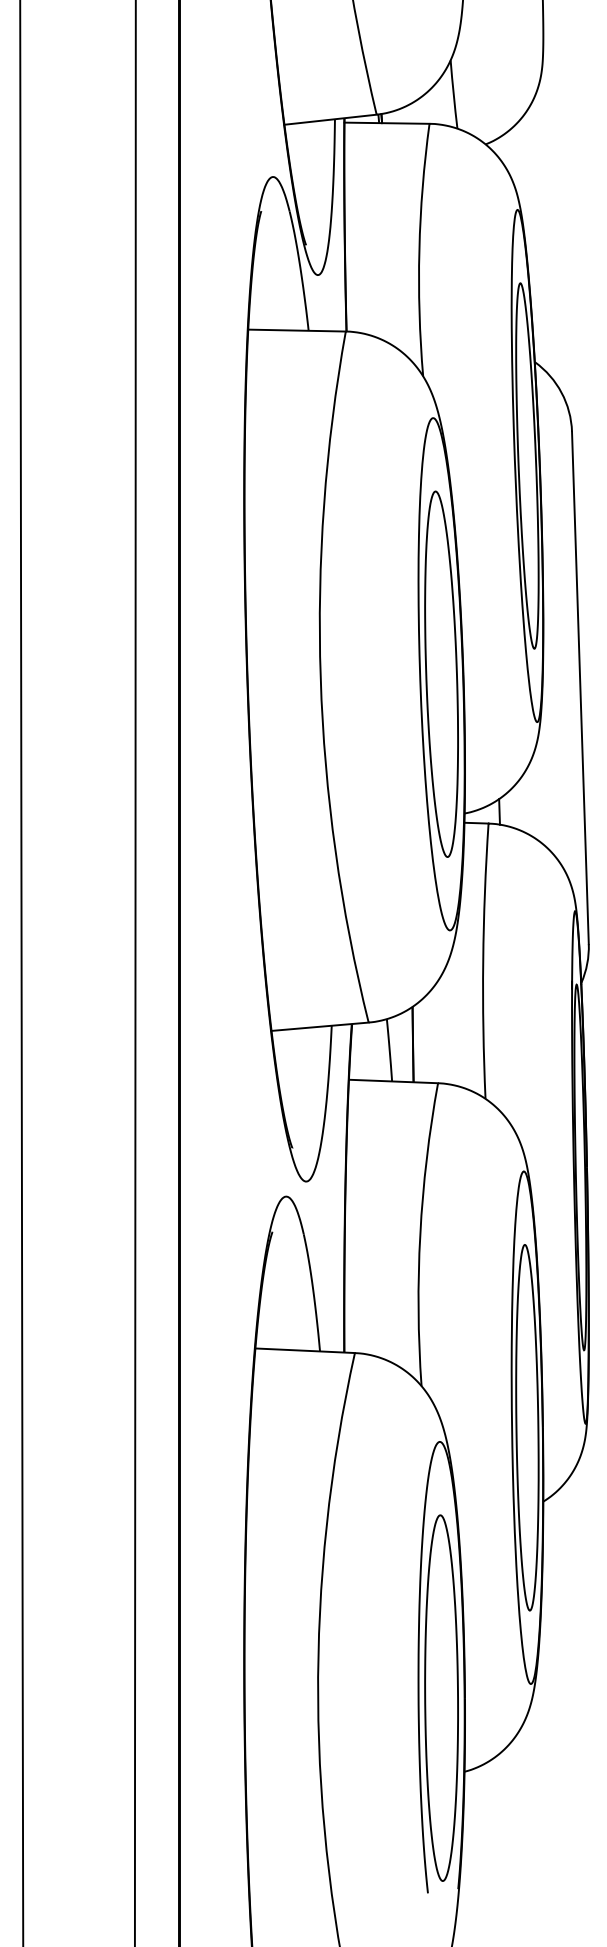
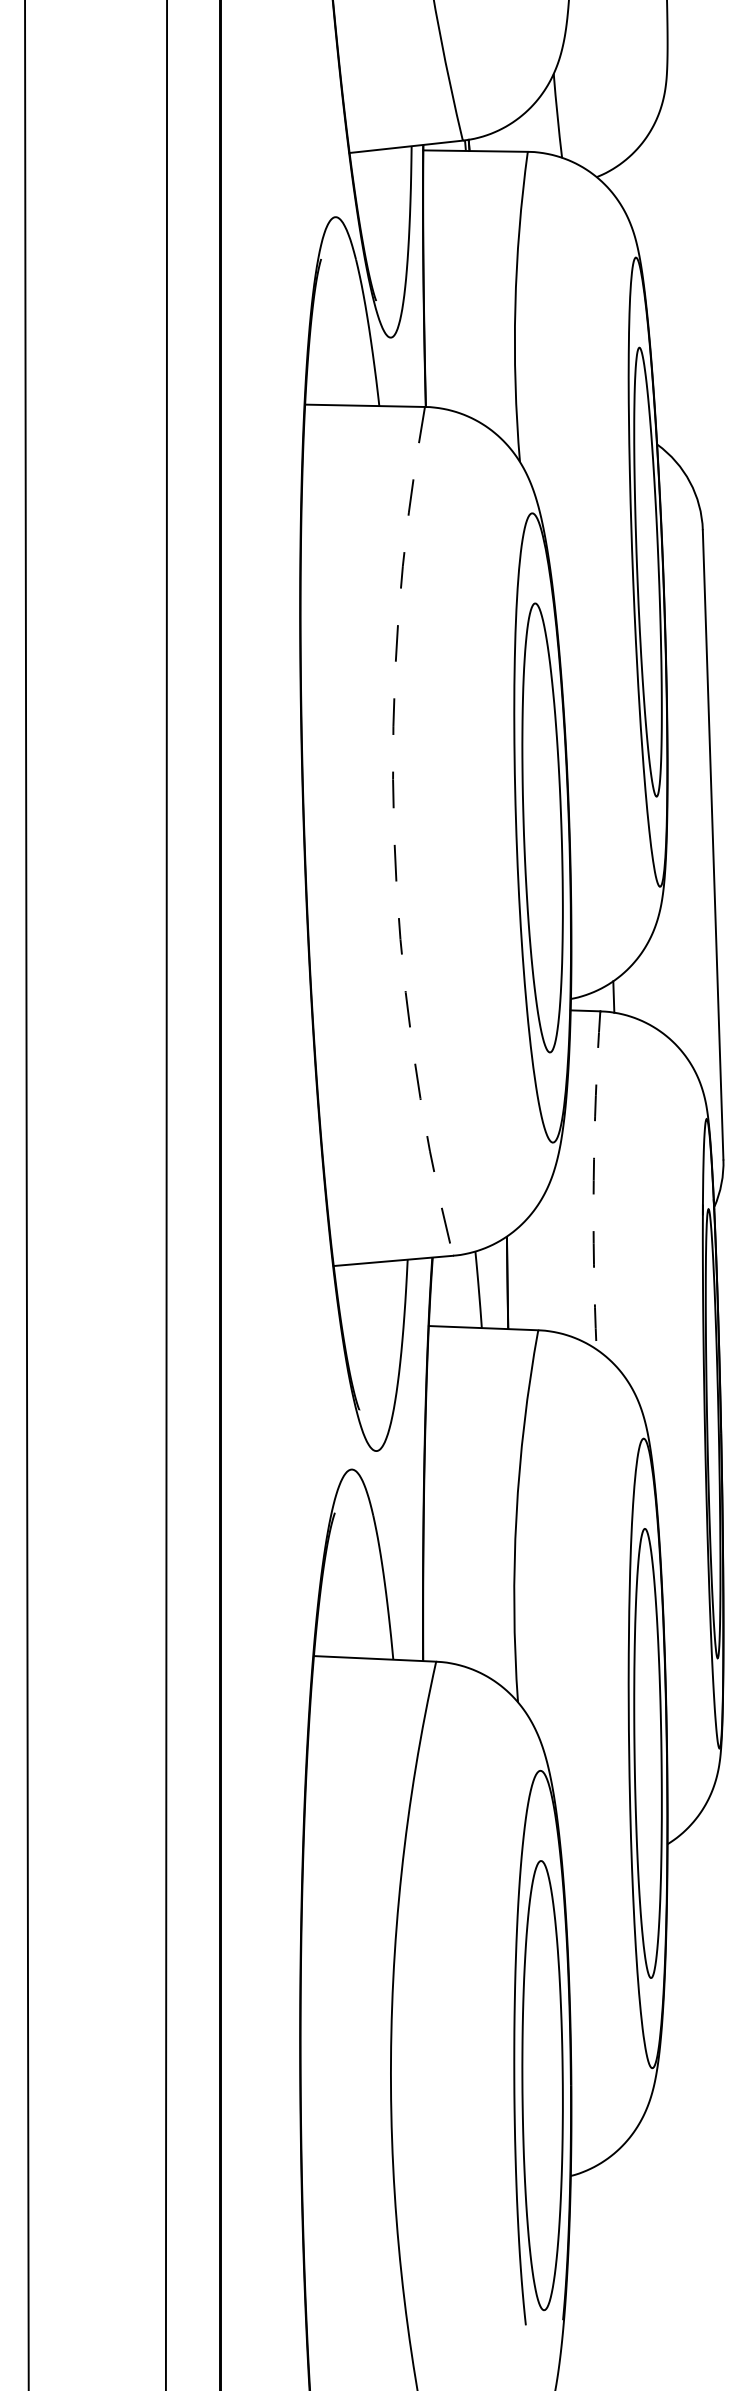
arc: (320, 678) -> (393, 833), solid -> dashed
arc: (483, 961) -> (594, 1180), solid -> dashed

